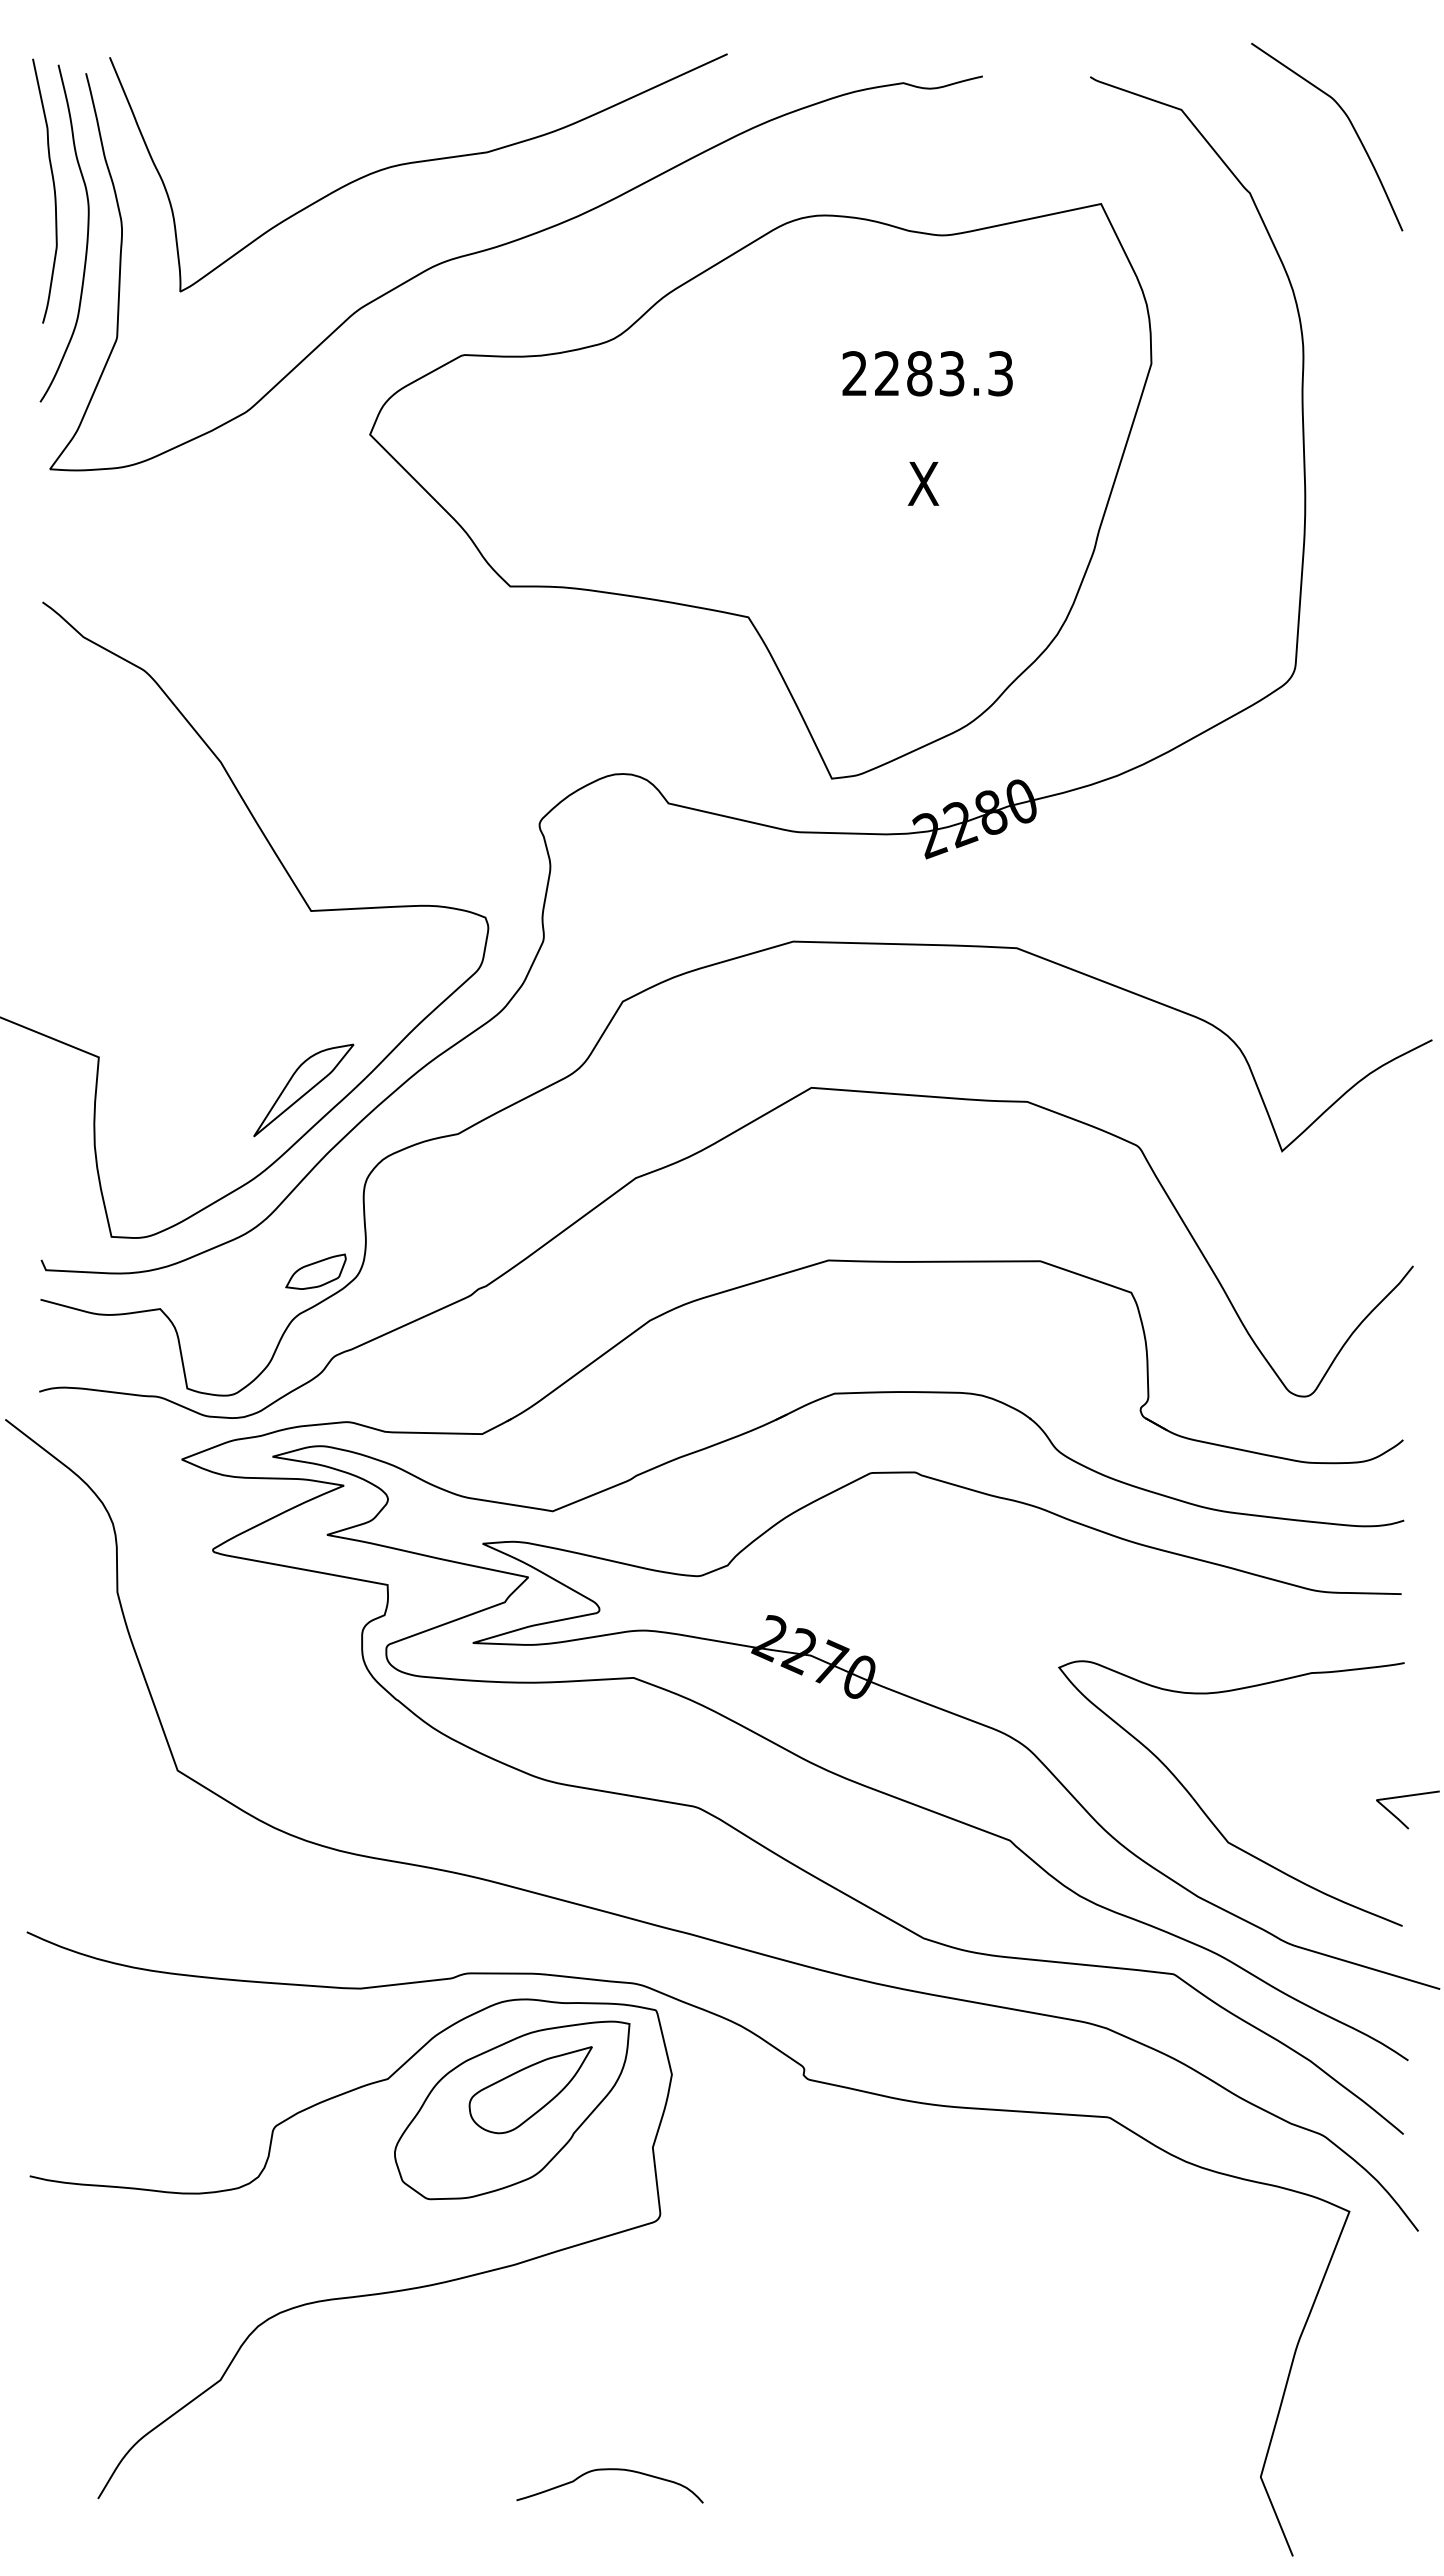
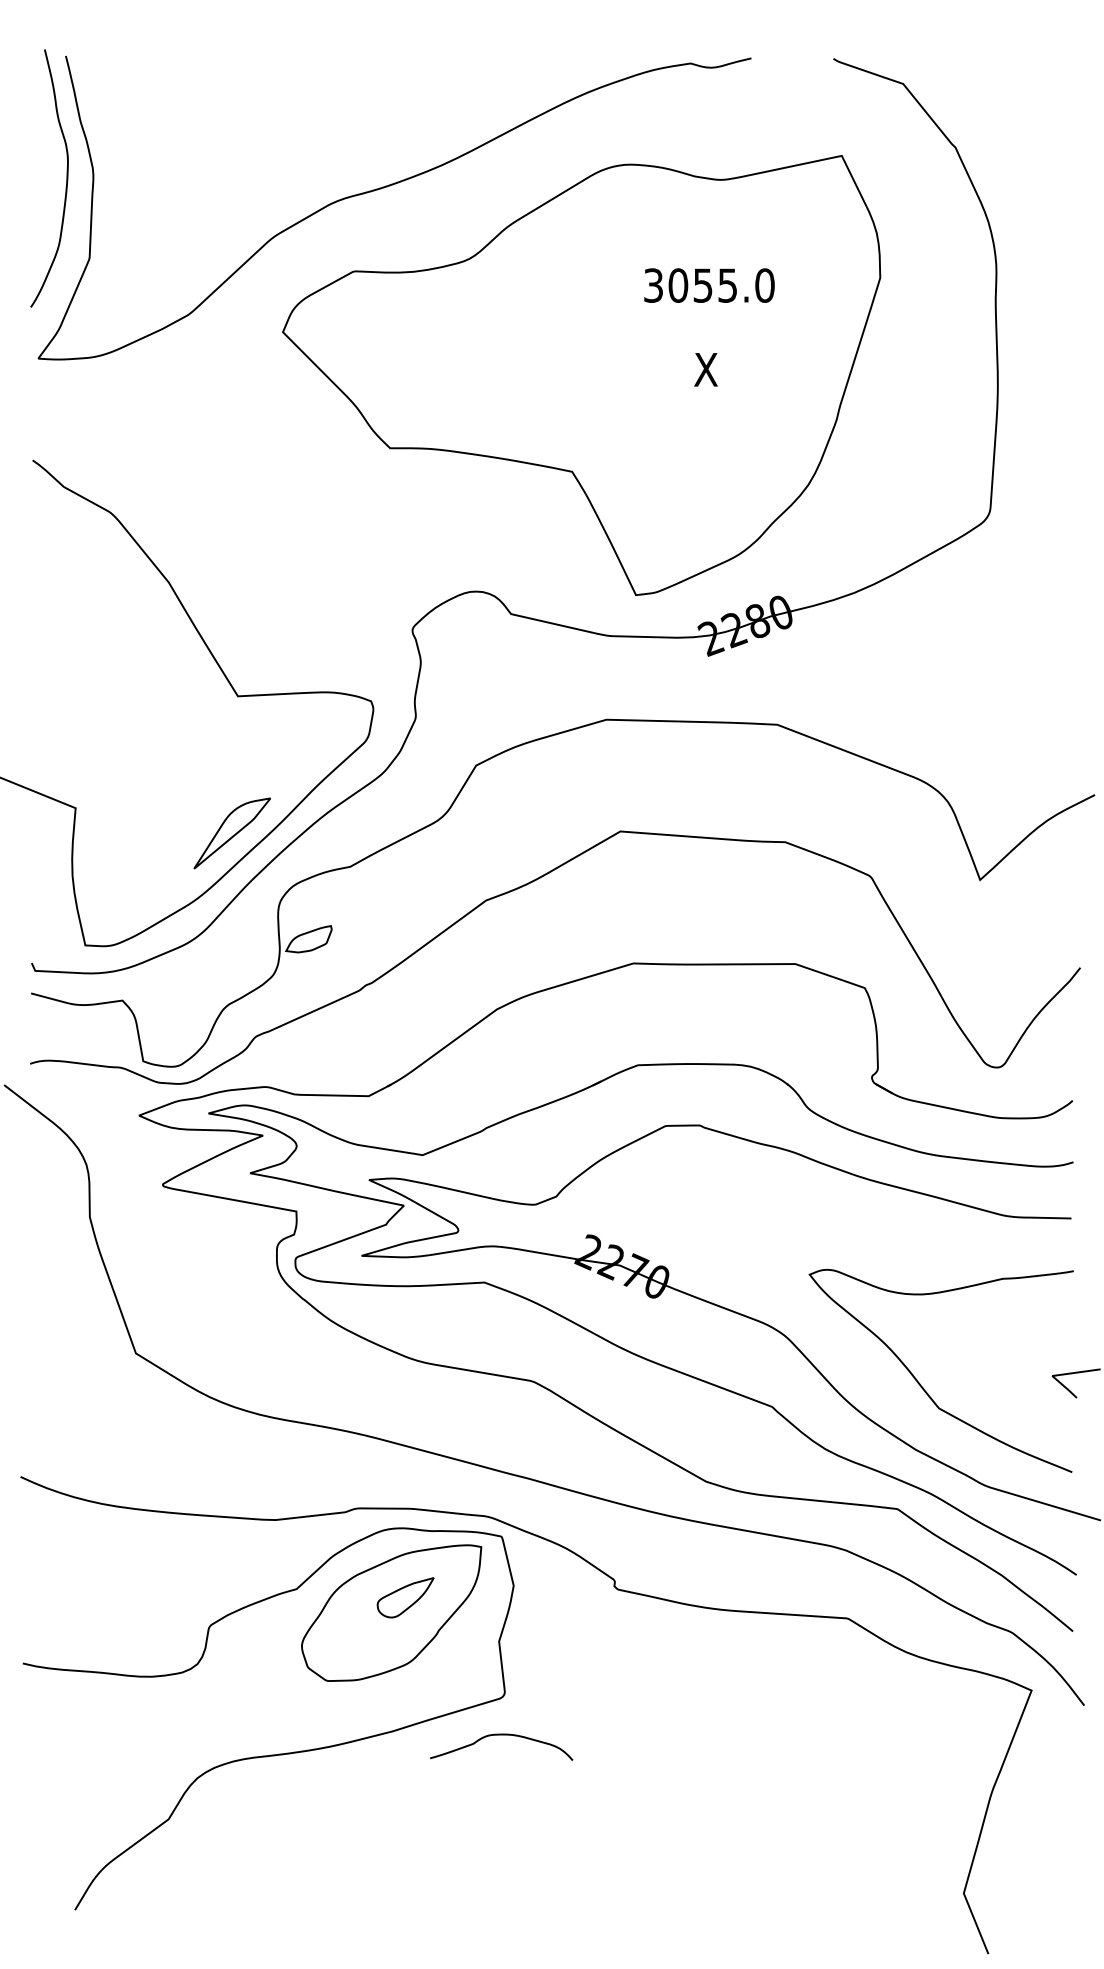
curve: (1349, 122) -> (1031, 93), removed
curve: (416, 163) -> (318, 124), removed
curve: (53, 190) -> (40, 145), removed
text: (927, 373) -> (709, 285), 2283.3 -> 3055.0
part: (315, 1271) -> (308, 939), moved
part: (530, 2090) -> (405, 1597), size x0.6
curve: (609, 2470) -> (501, 1735), moved

